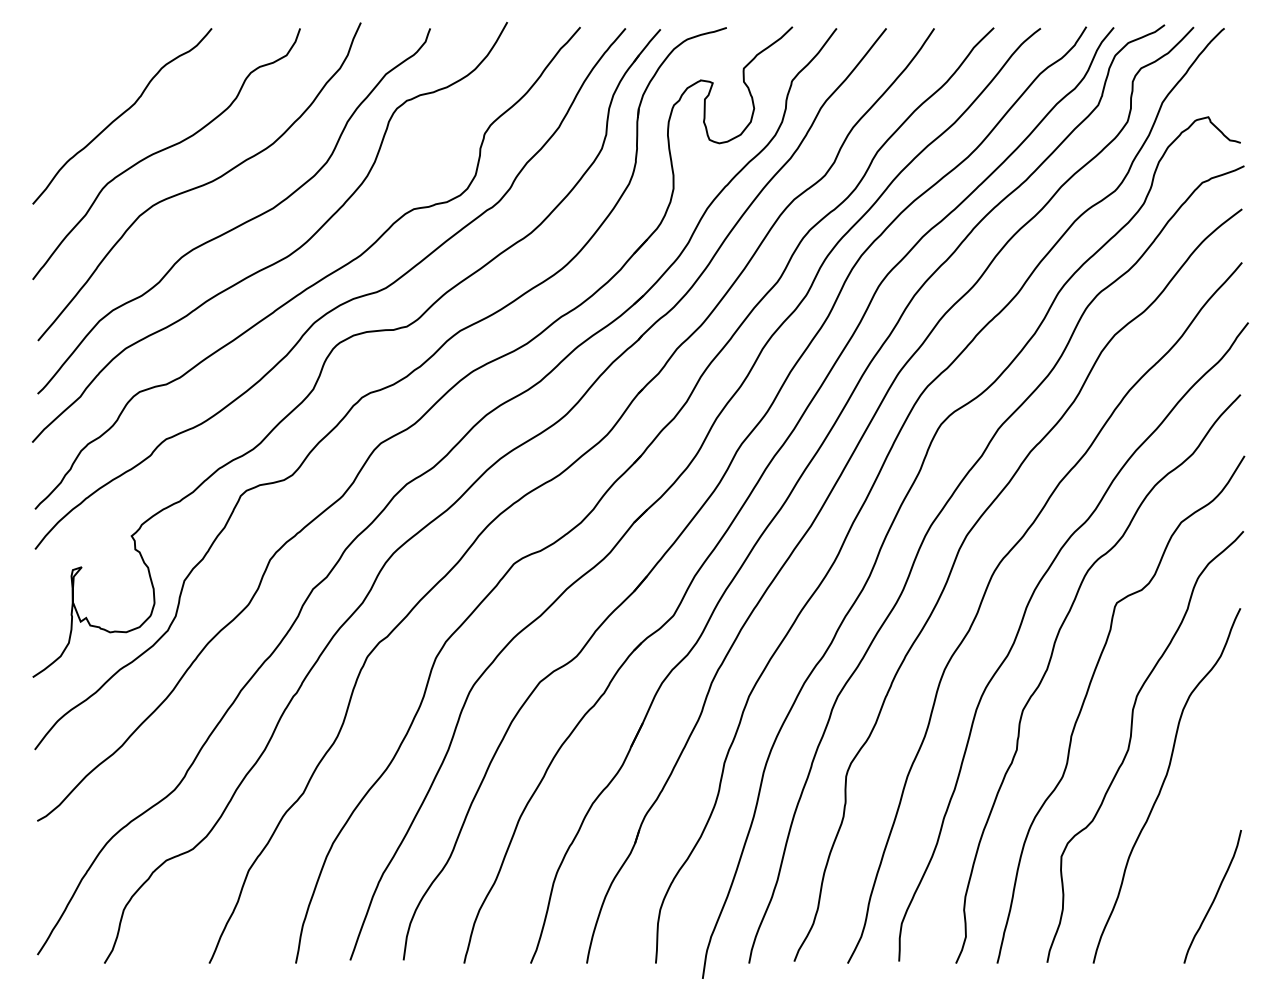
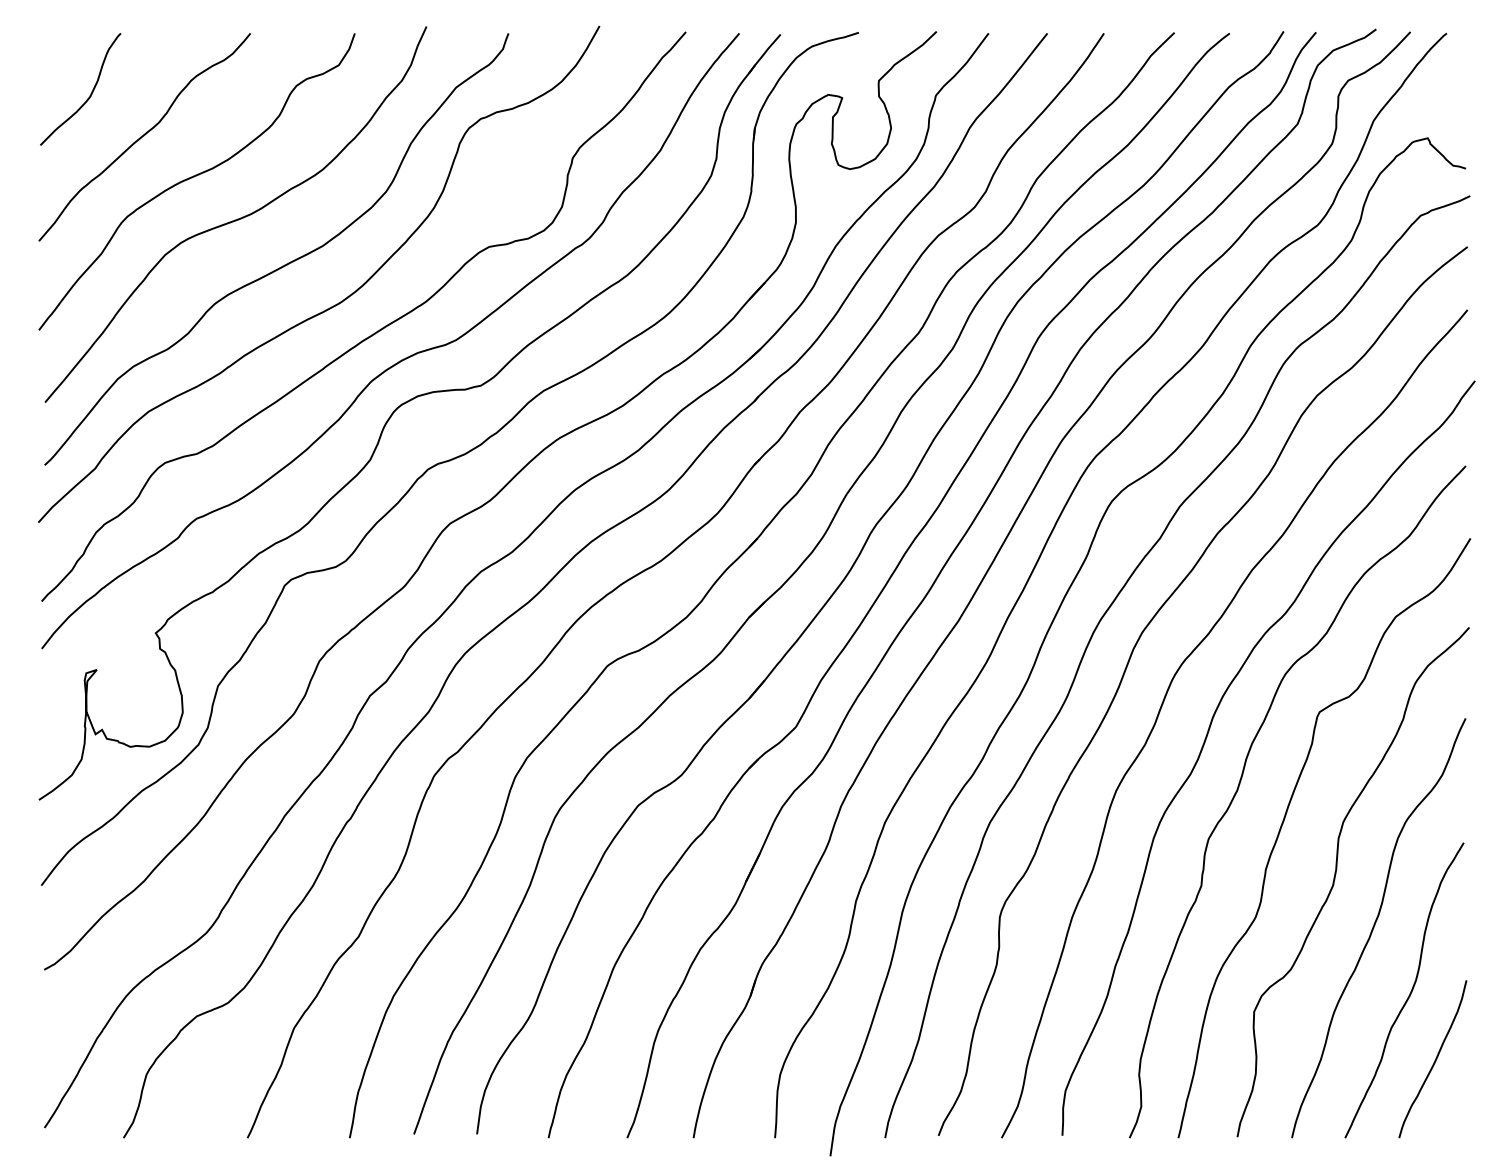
curve: (76, 79) -> (90, 93), added
curve: (1192, 841) -> (1409, 993), added

